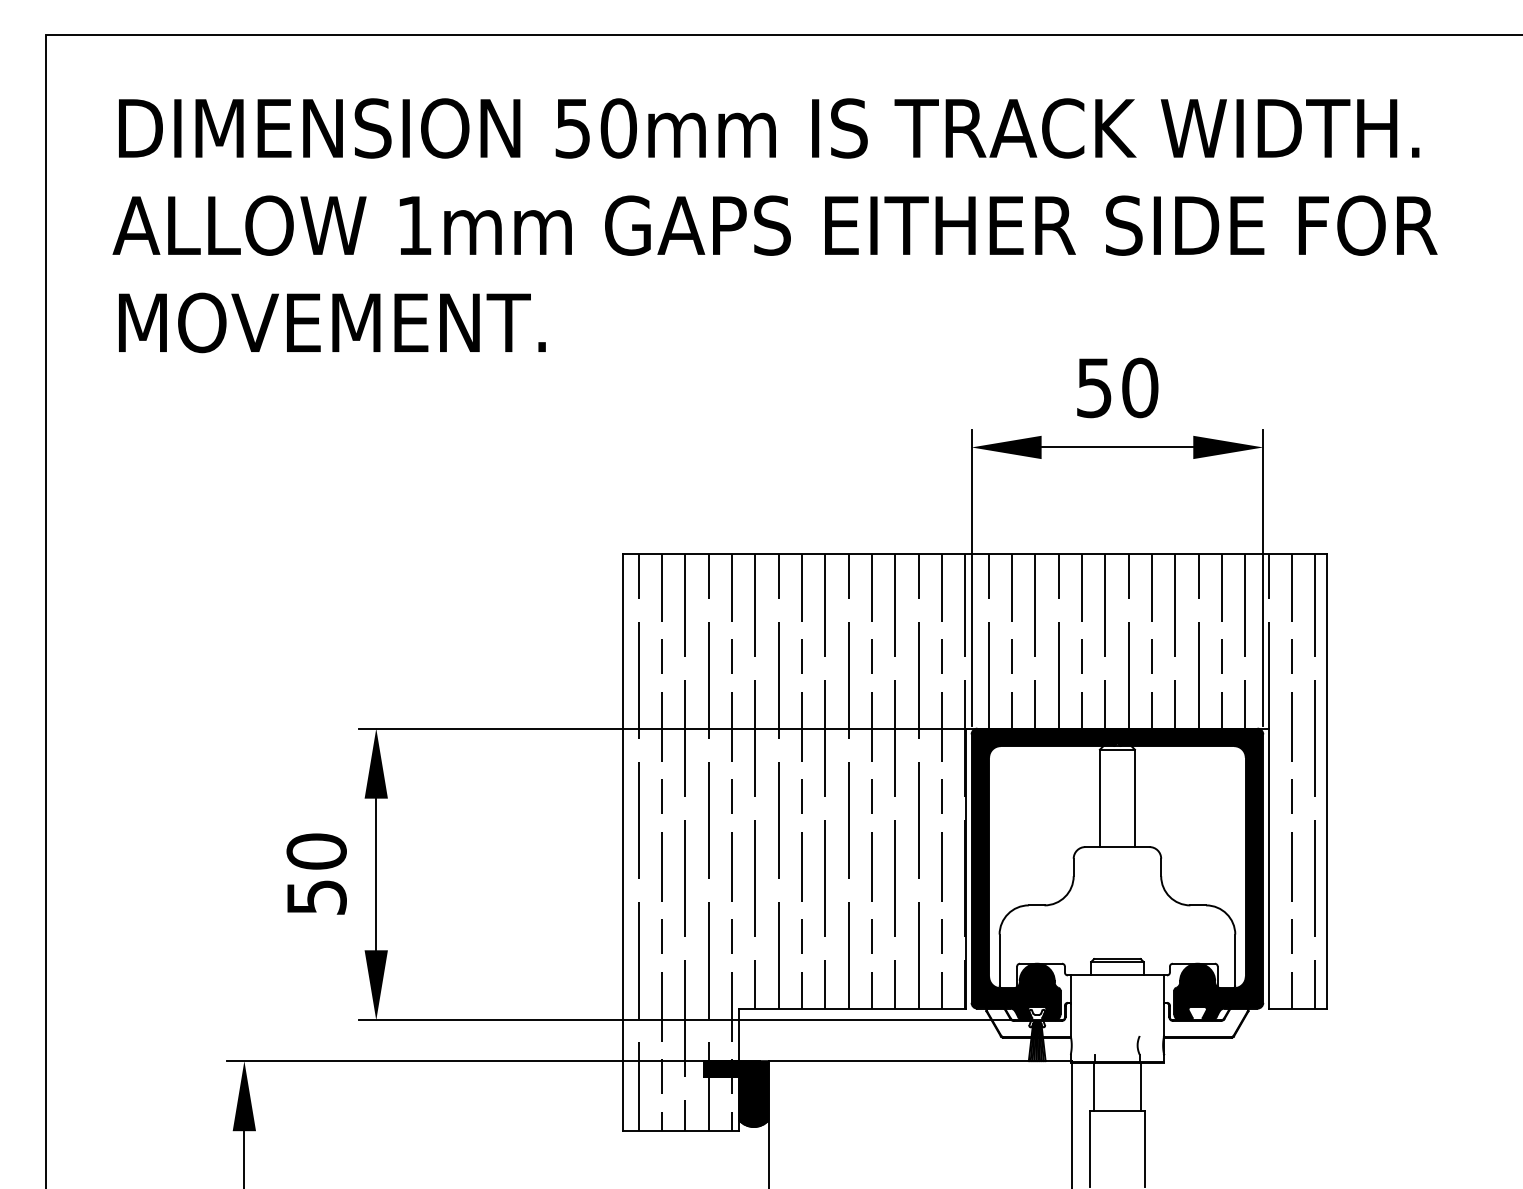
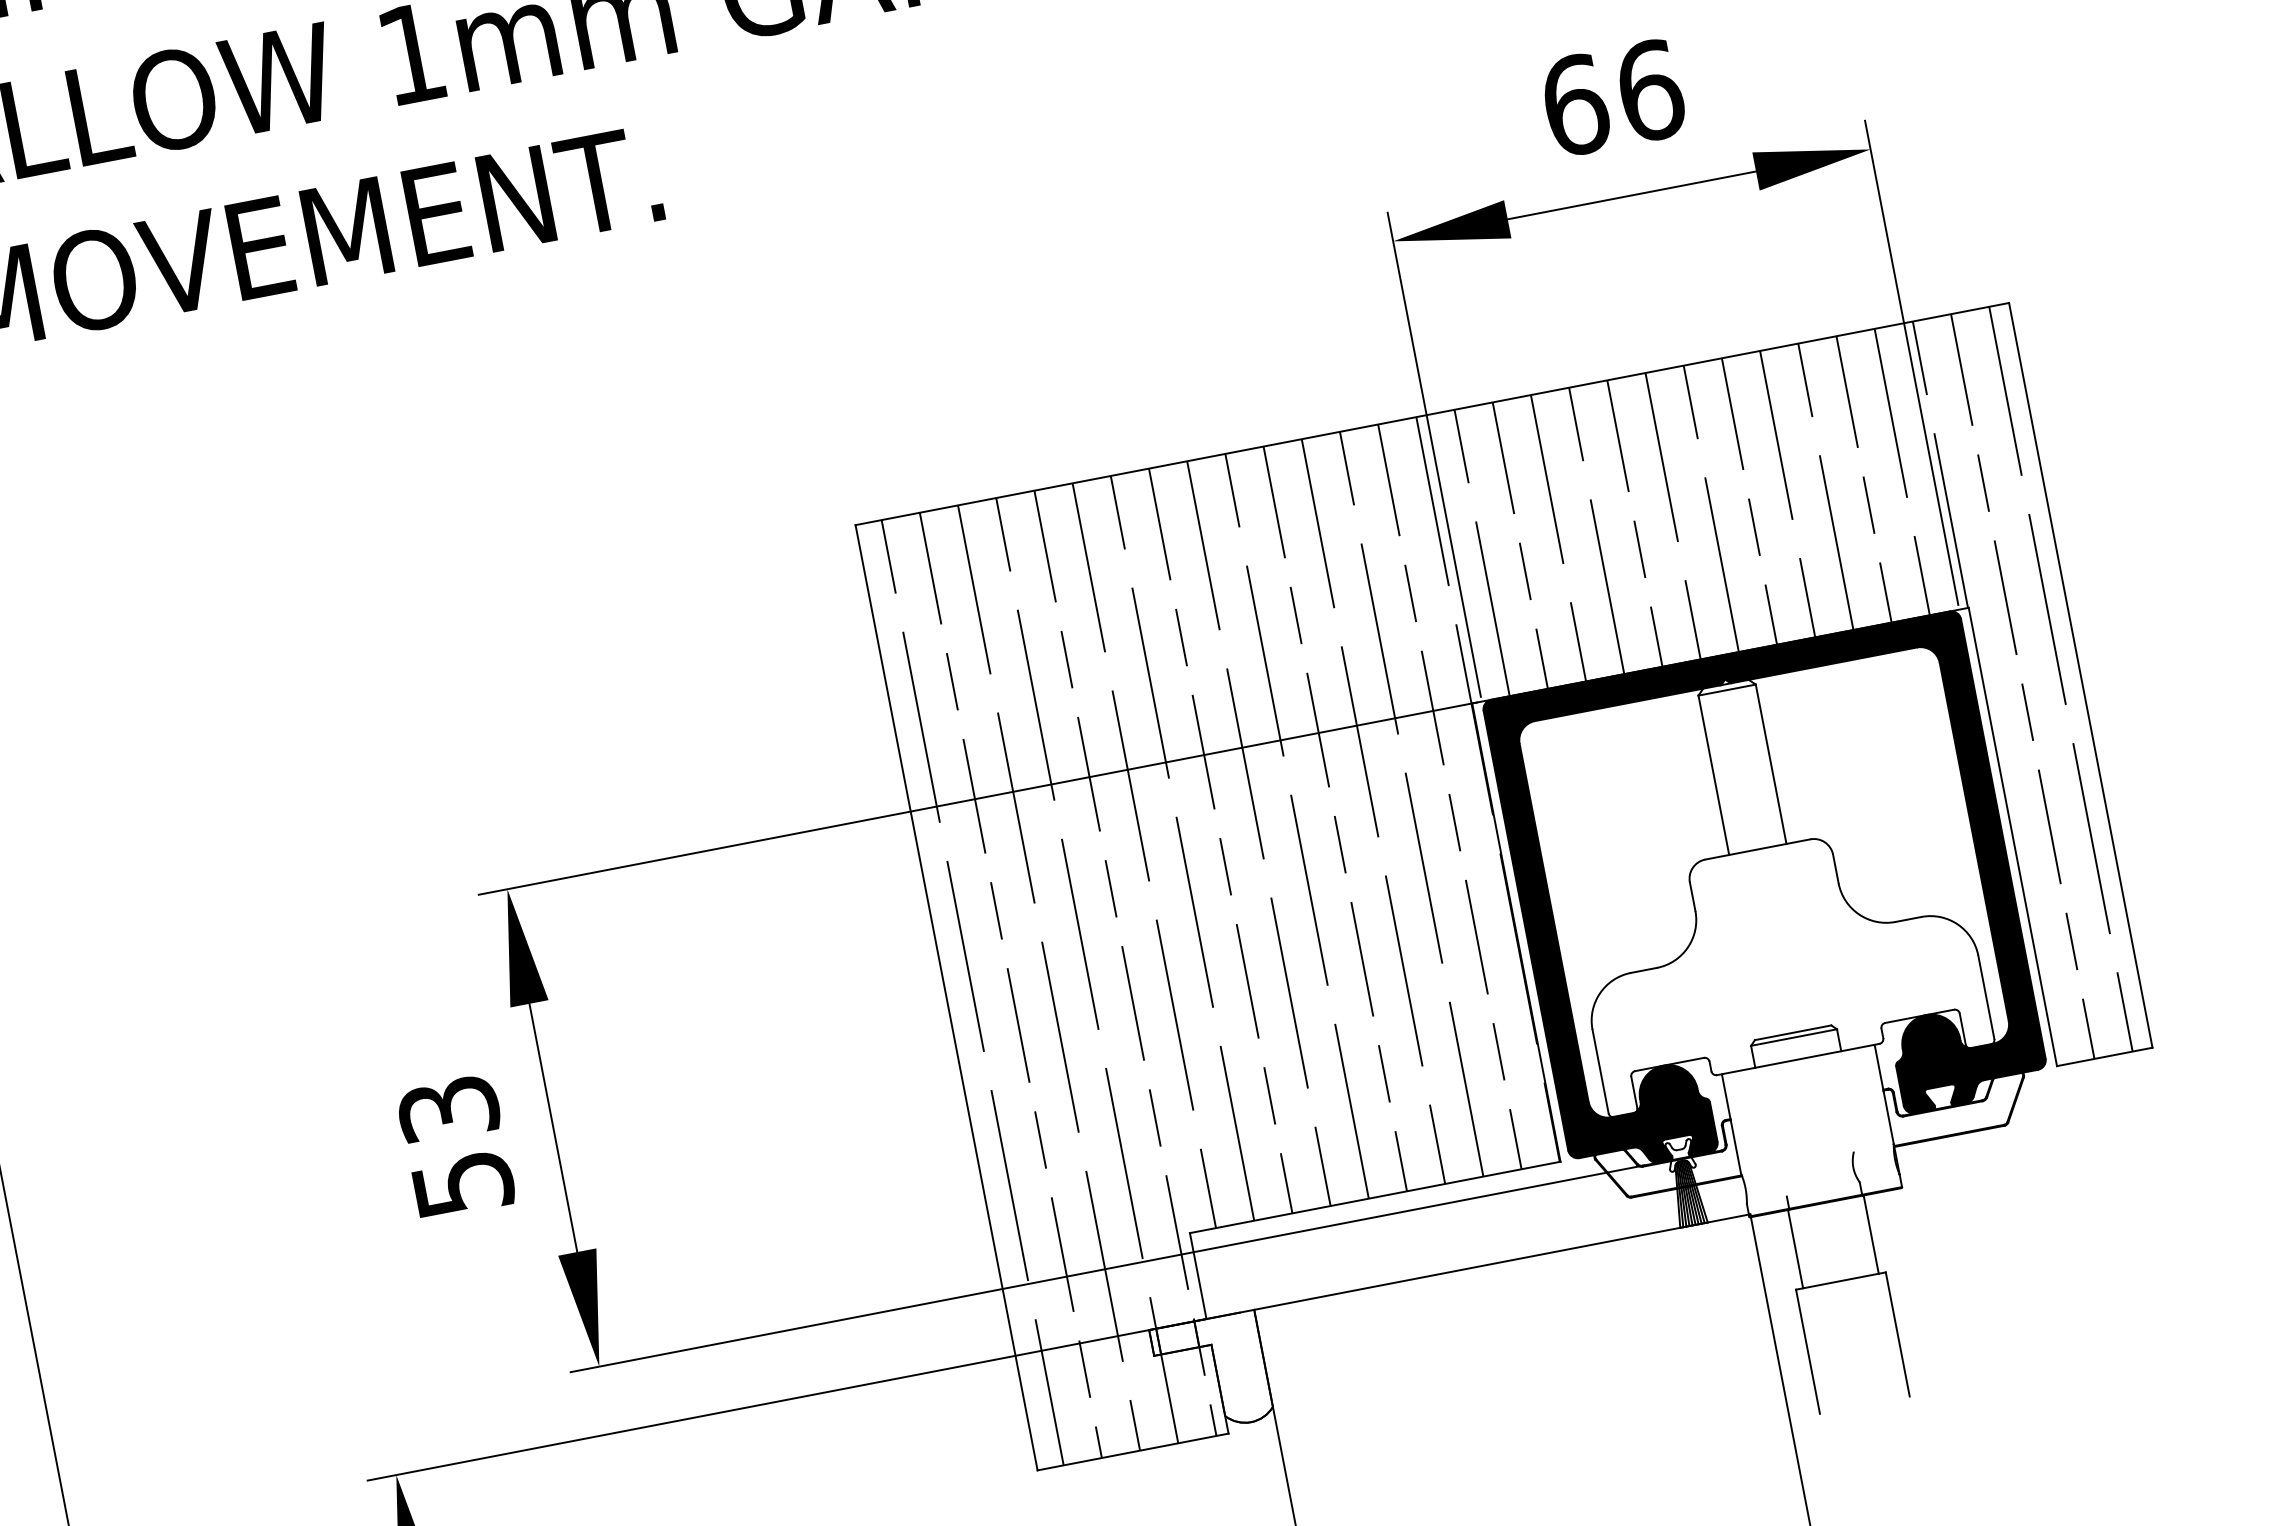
text: (1117, 387) -> (1613, 97), 50 -> 66
text: (316, 851) -> (448, 1109), 50 -> 53
fill: (736, 1094) -> (1212, 1374), removed

